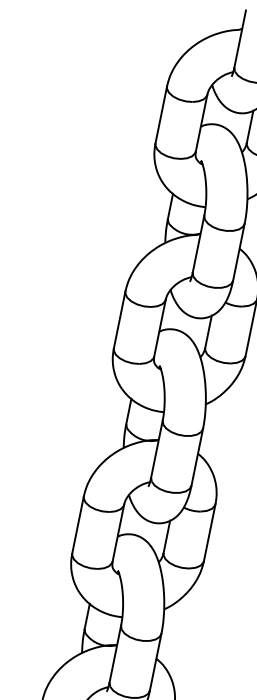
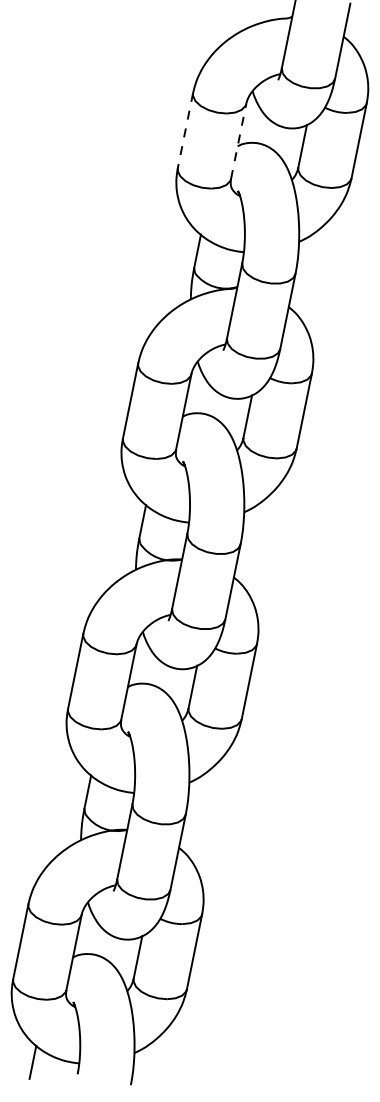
line: (161, 115) -> (185, 131), solid -> dashed
line: (201, 122) -> (238, 140), solid -> dashed

